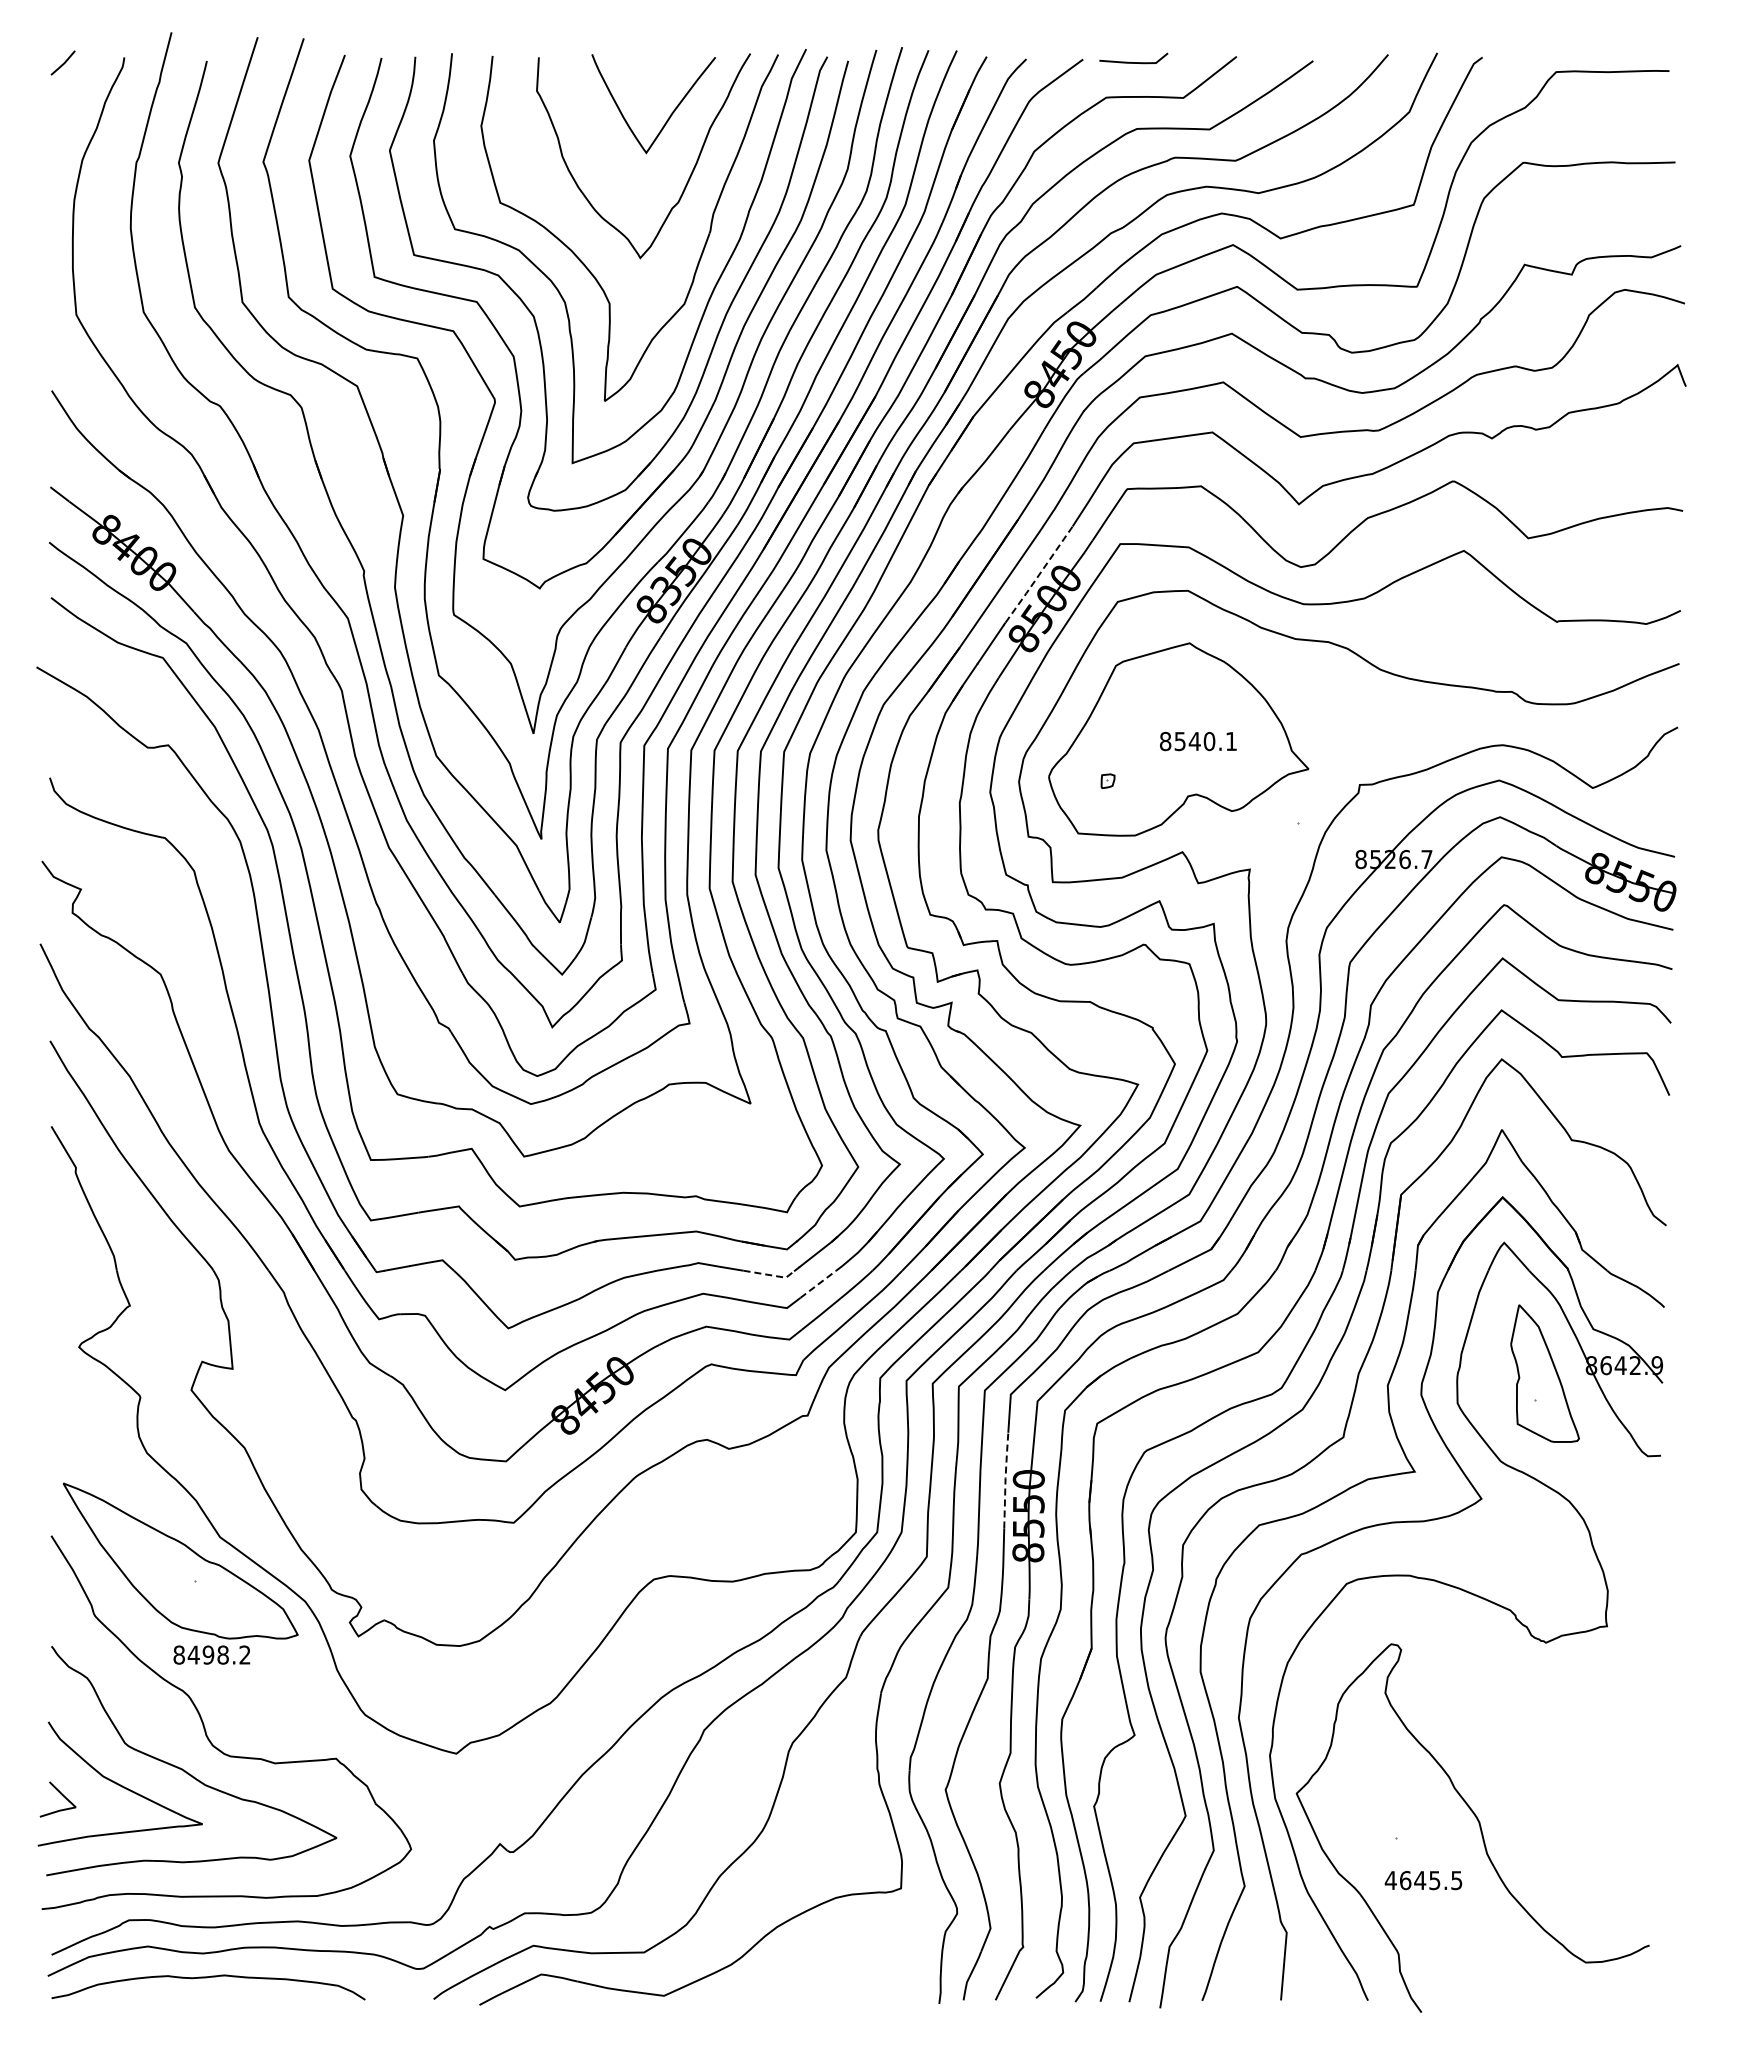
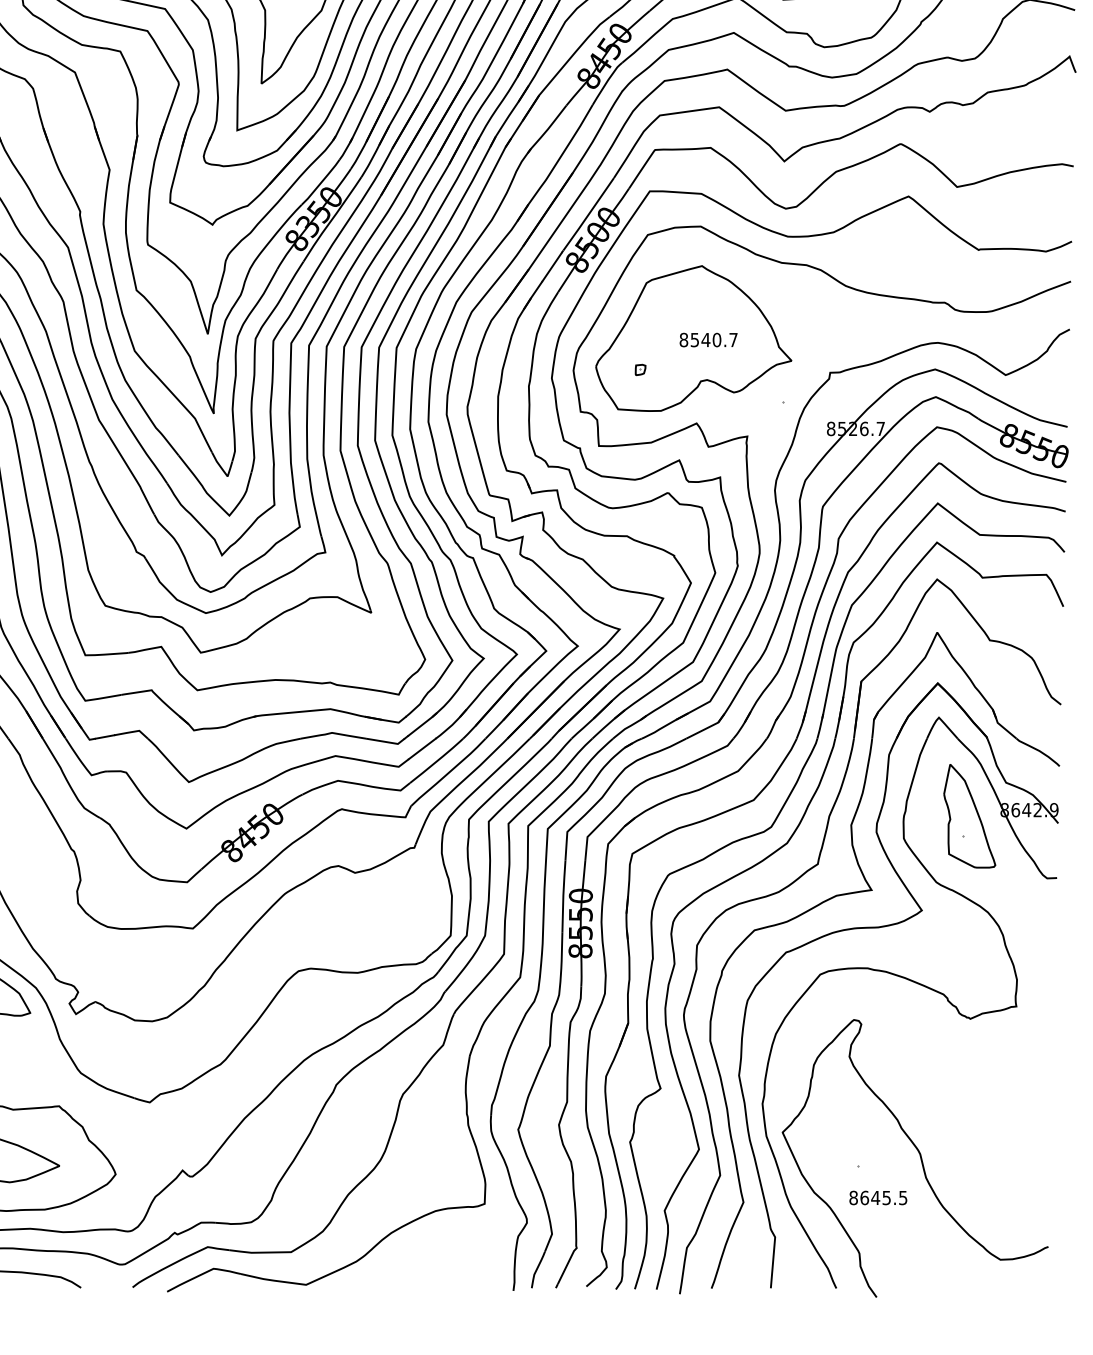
line: (1039, 574) -> (588, 214), dashed -> solid
text: (1231, 741) -> (733, 340), 8540.1 -> 8540.7
line: (771, 1275) -> (387, 742), dashed -> solid
line: (818, 1284) -> (422, 749), dashed -> solid
line: (1005, 1478) -> (563, 895), dashed -> solid
text: (1390, 1880) -> (853, 1197), 4645.5 -> 8645.5

